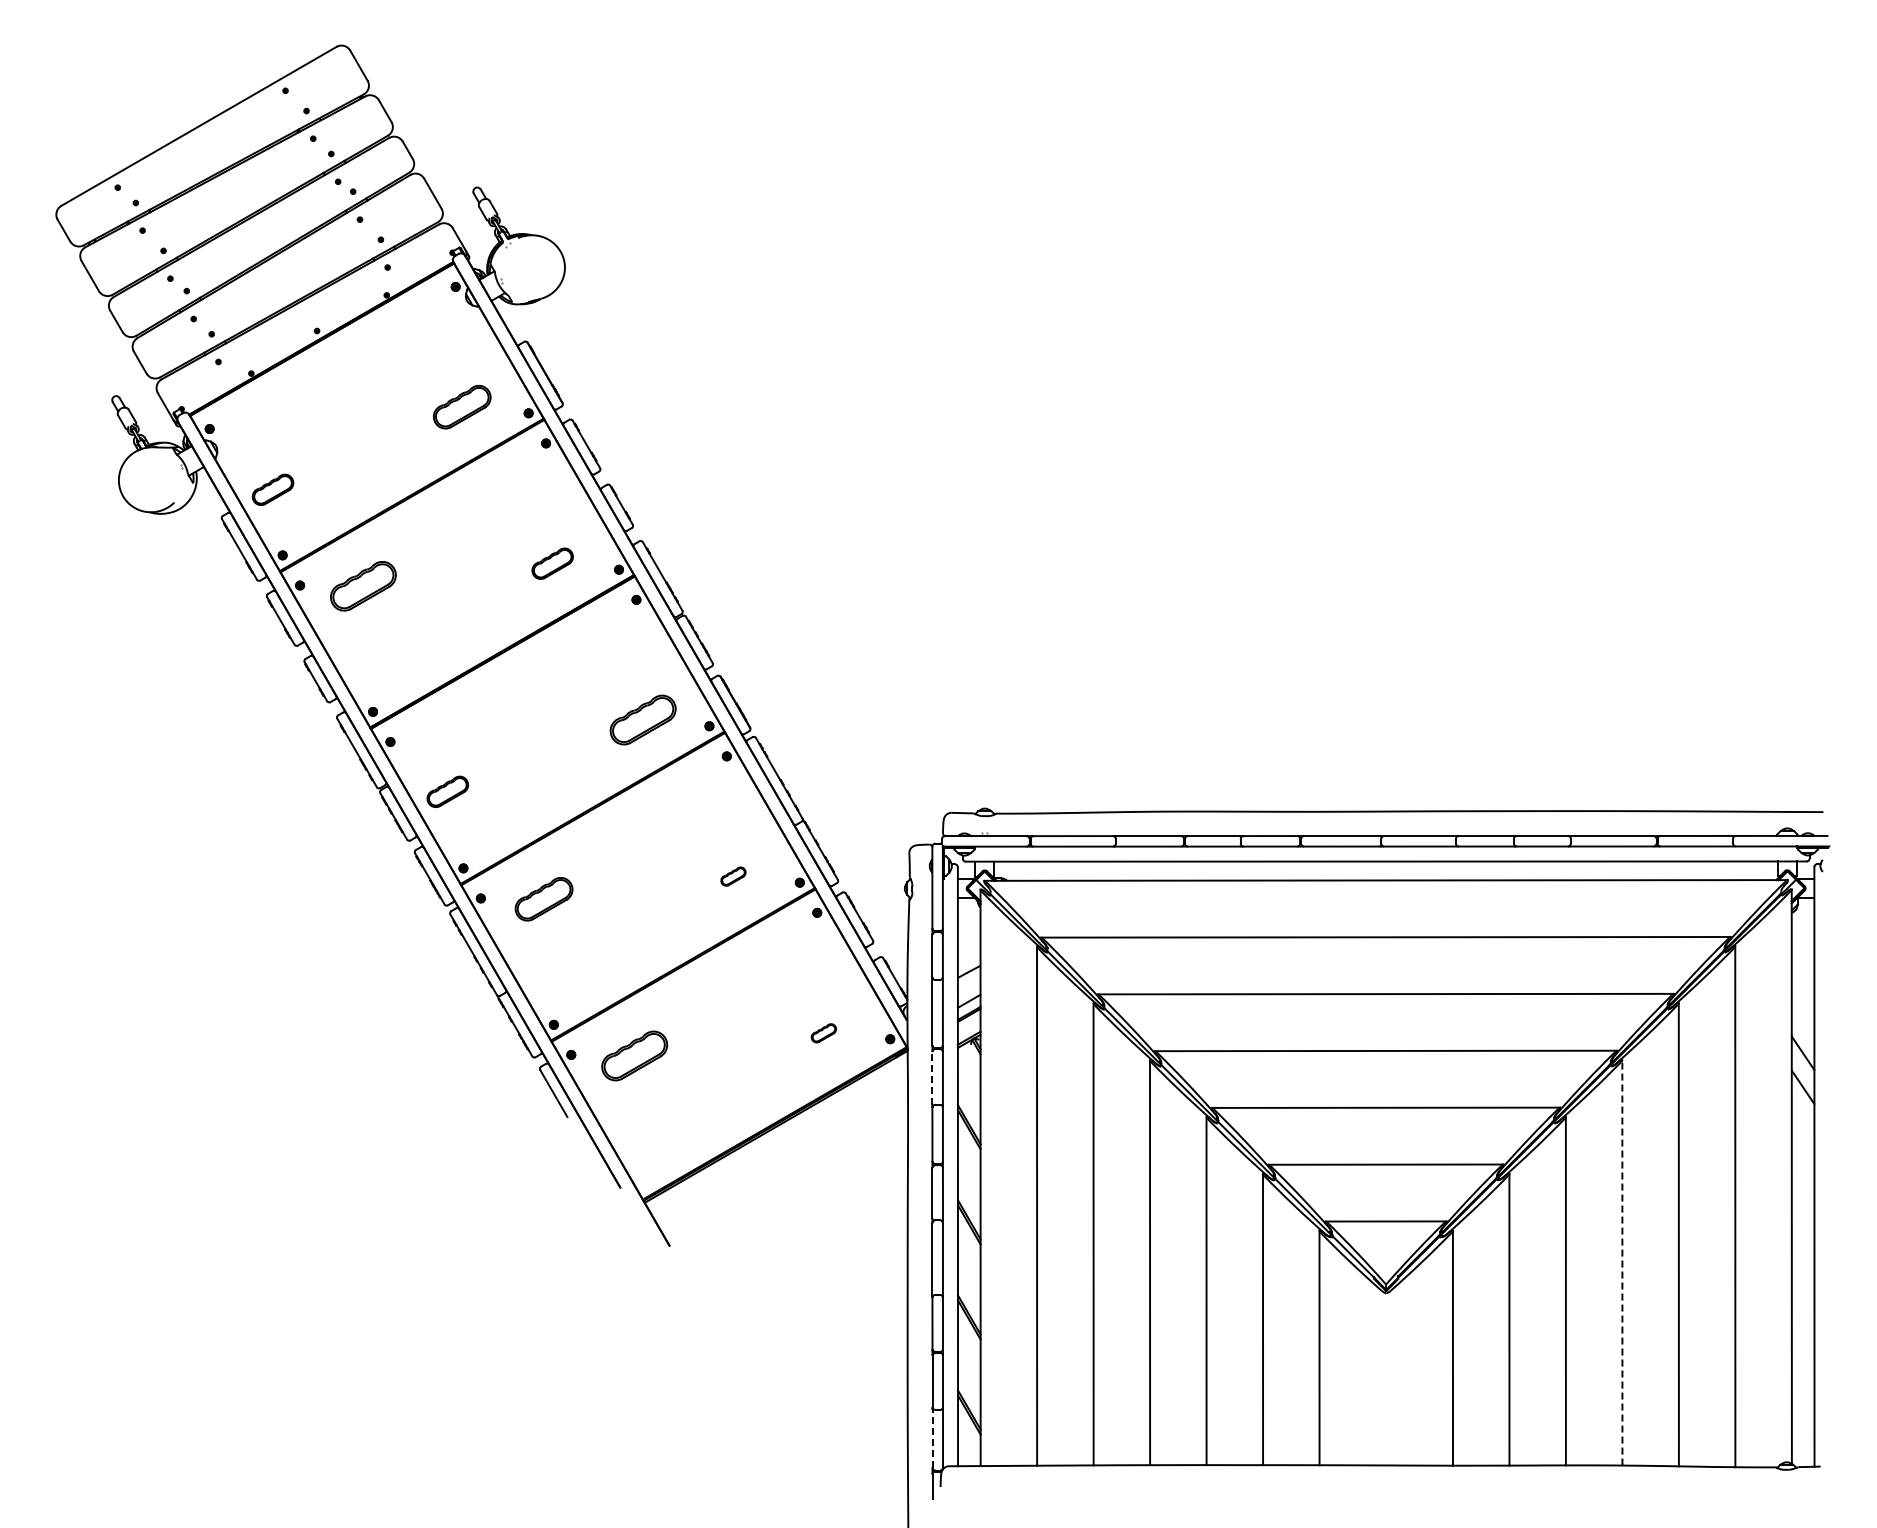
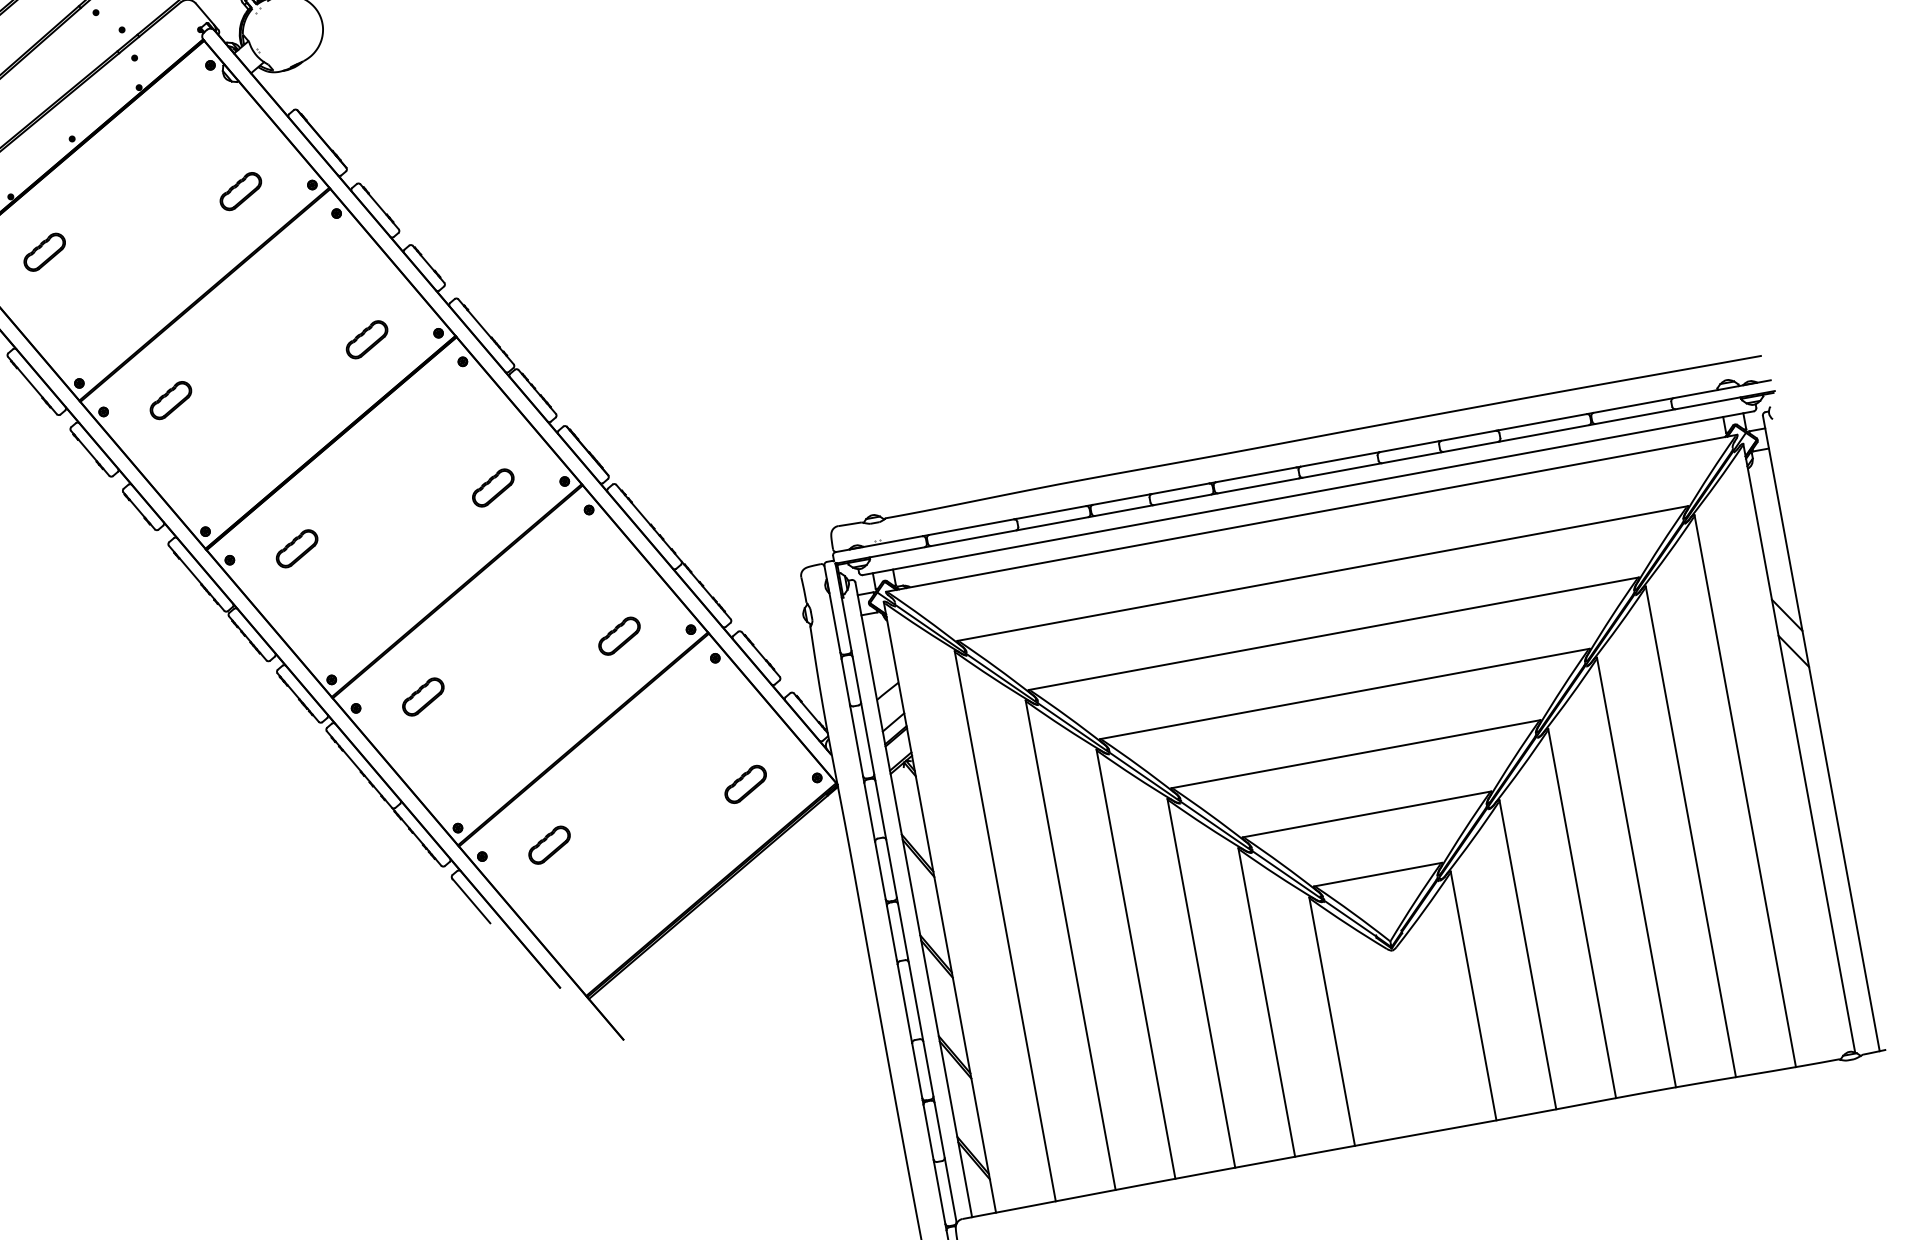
part: (462, 407) -> (241, 191), size x0.71
part: (272, 489) -> (44, 252), moved
part: (363, 586) -> (171, 400), size x0.62
part: (642, 720) -> (492, 488), size x0.62
part: (447, 791) -> (296, 548), moved
part: (733, 876) -> (619, 636), size x1.67
part: (544, 899) -> (423, 697), size x0.71
part: (823, 1033) -> (745, 784), size x1.67
part: (634, 1055) -> (549, 844), size x0.62
line: (932, 1077) -> (869, 810), dashed -> solid
line: (1622, 1262) -> (1636, 872), dashed -> solid
line: (932, 1438) -> (939, 1192), dashed -> solid

